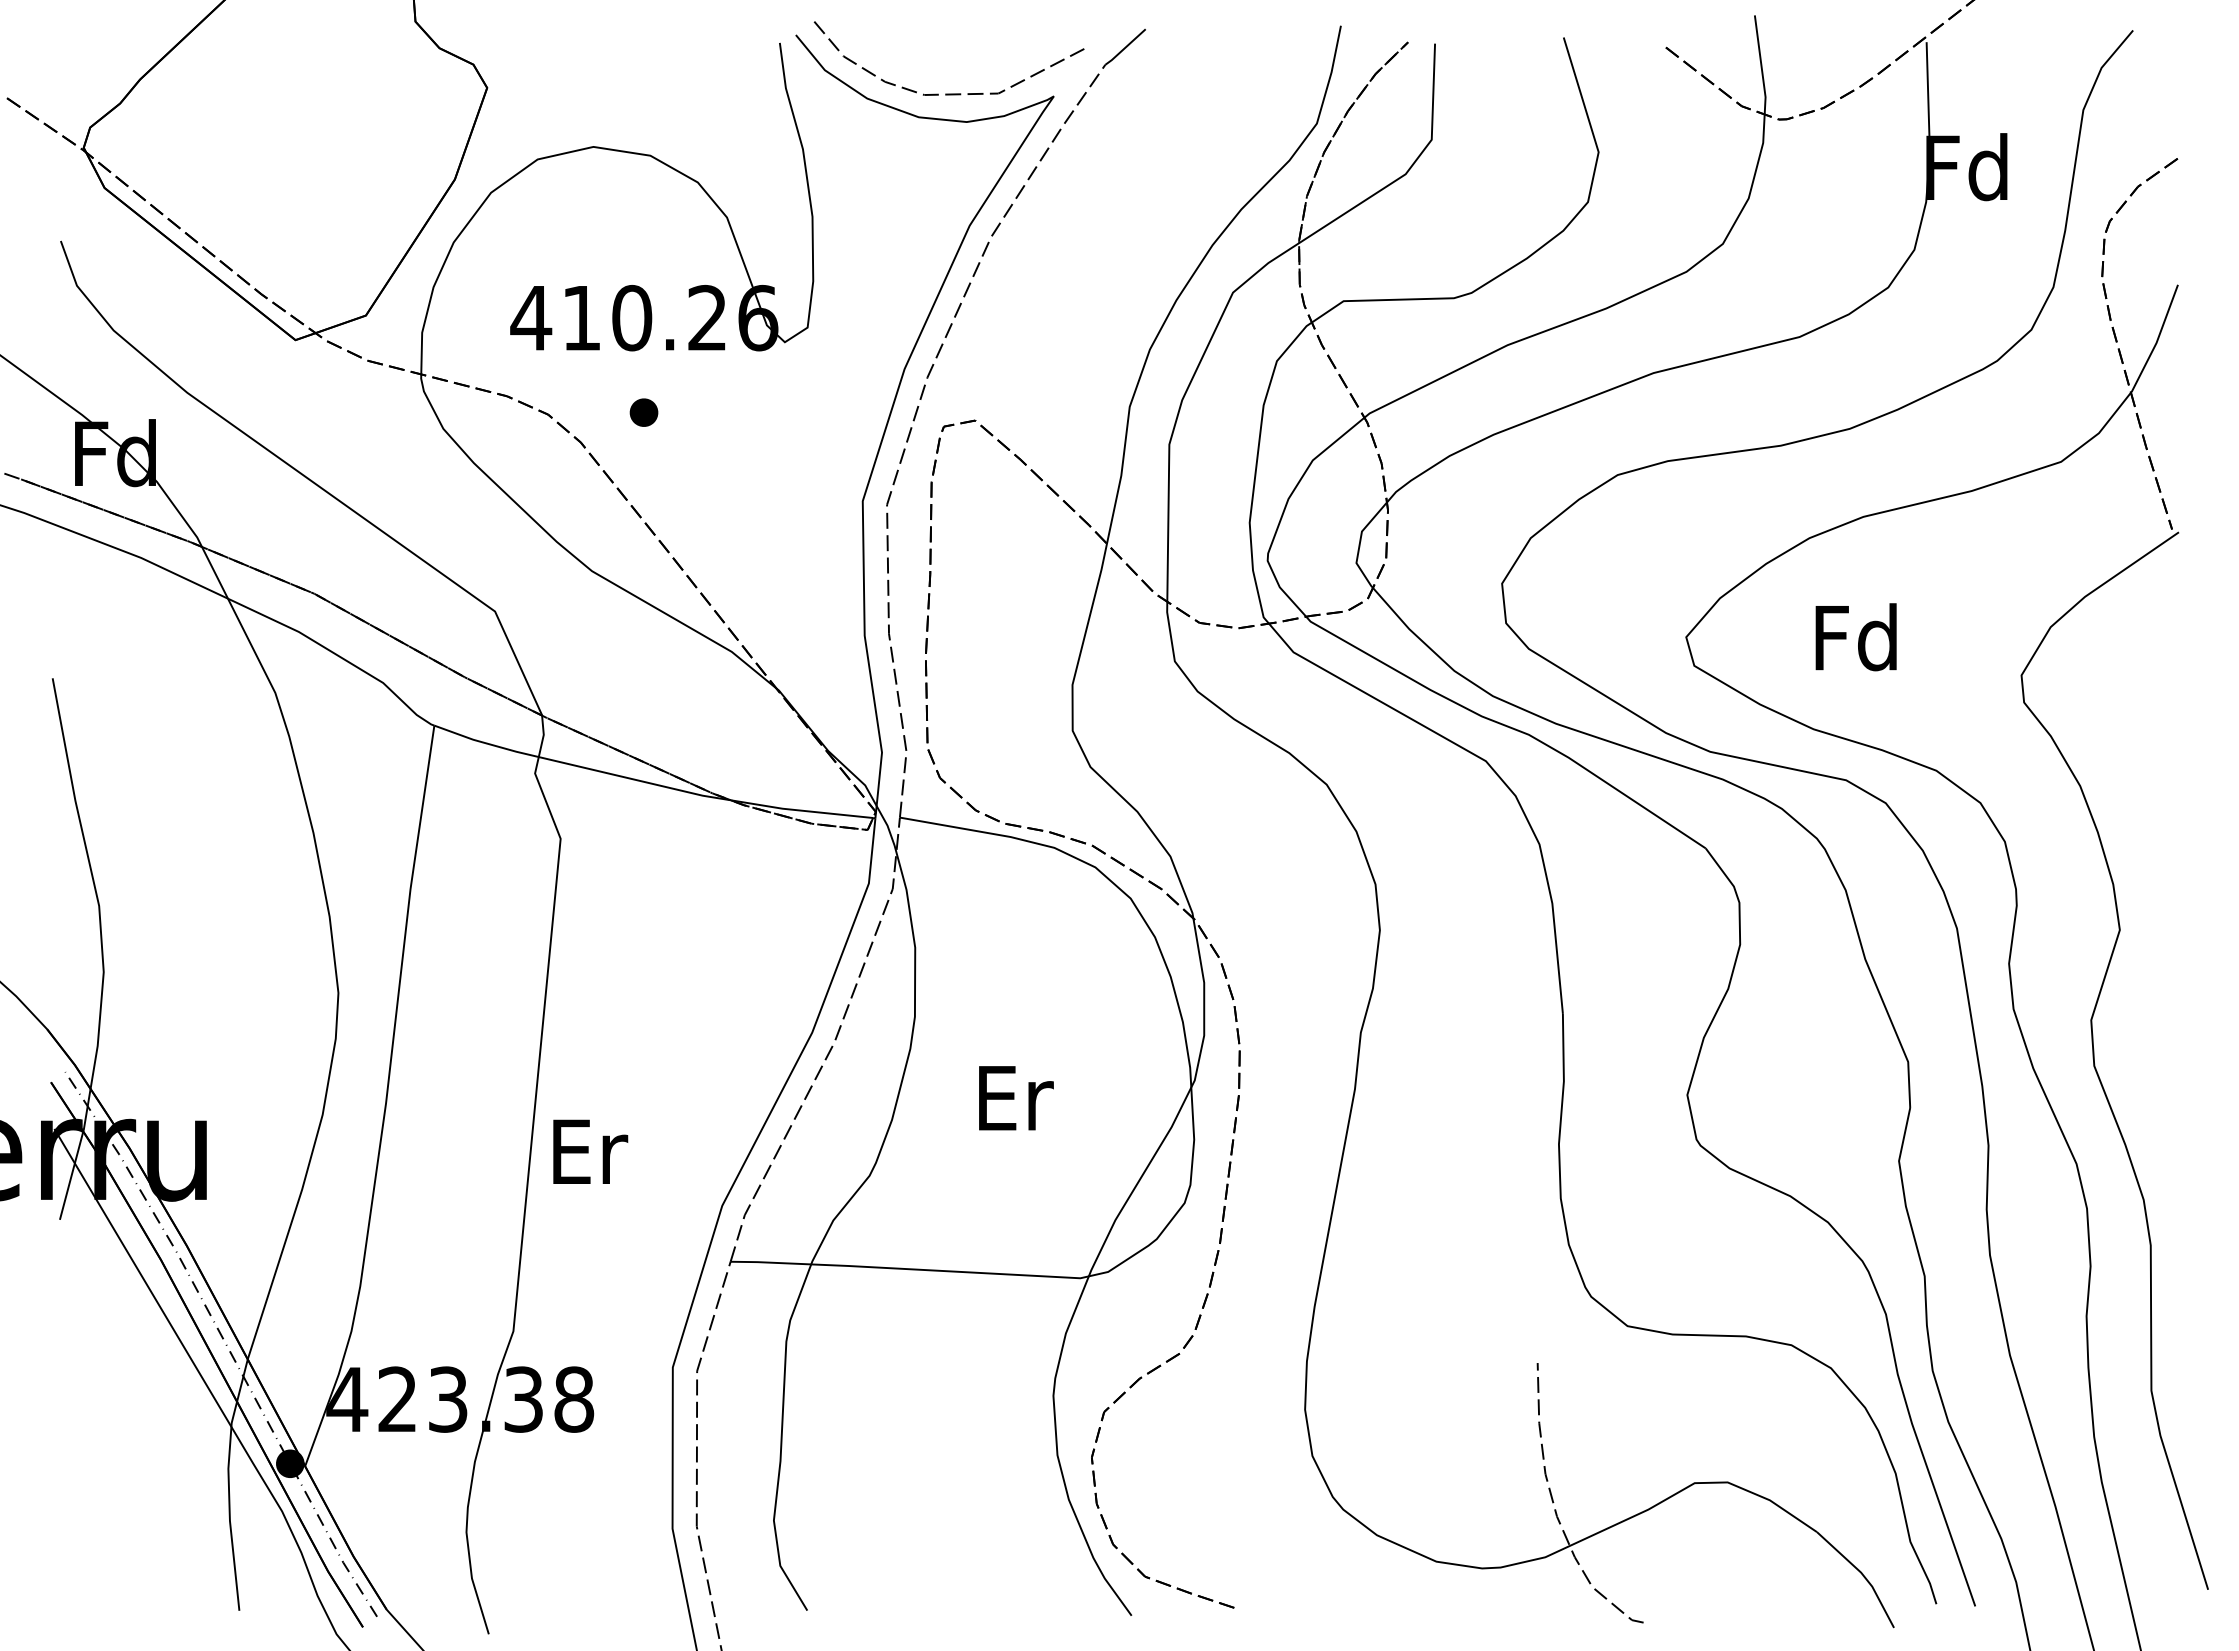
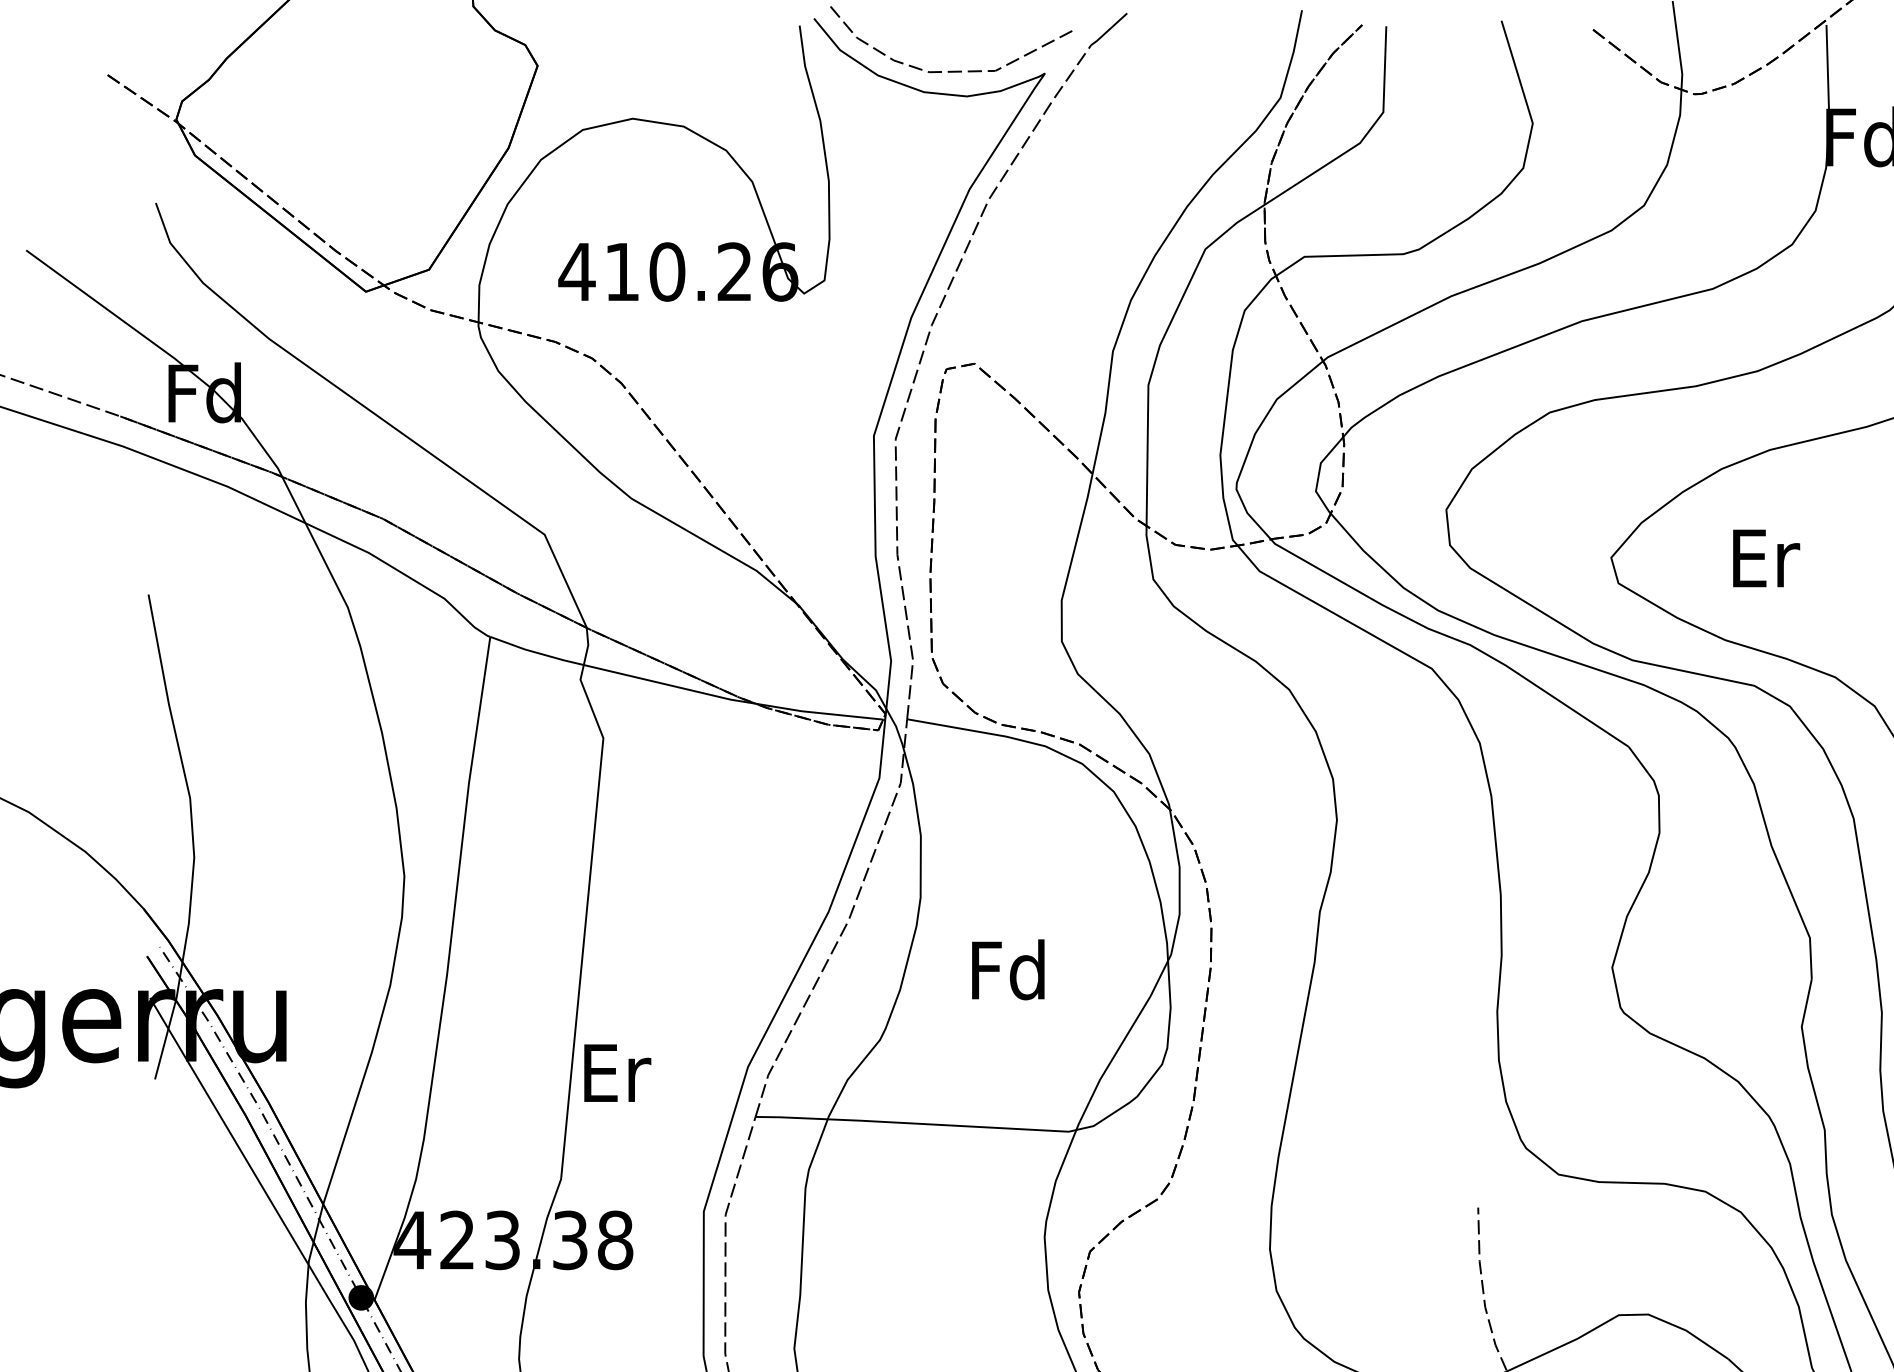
part: (643, 412) -> (677, 356), removed
text: (1856, 637) -> (1763, 557), Fd -> Er
text: (1012, 1097) -> (1007, 969), Er -> Fd
text: (590, 1151) -> (617, 1072), moved

